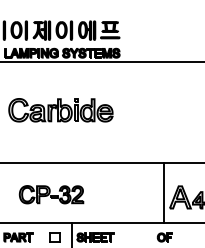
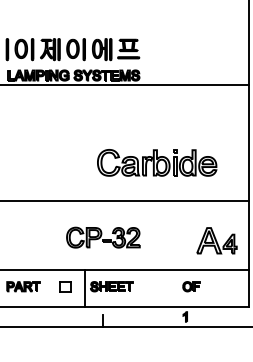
part: (61, 109) -> (157, 162), moved
line: (164, 192) -> (190, 235), removed
part: (51, 194) -> (103, 237), moved

